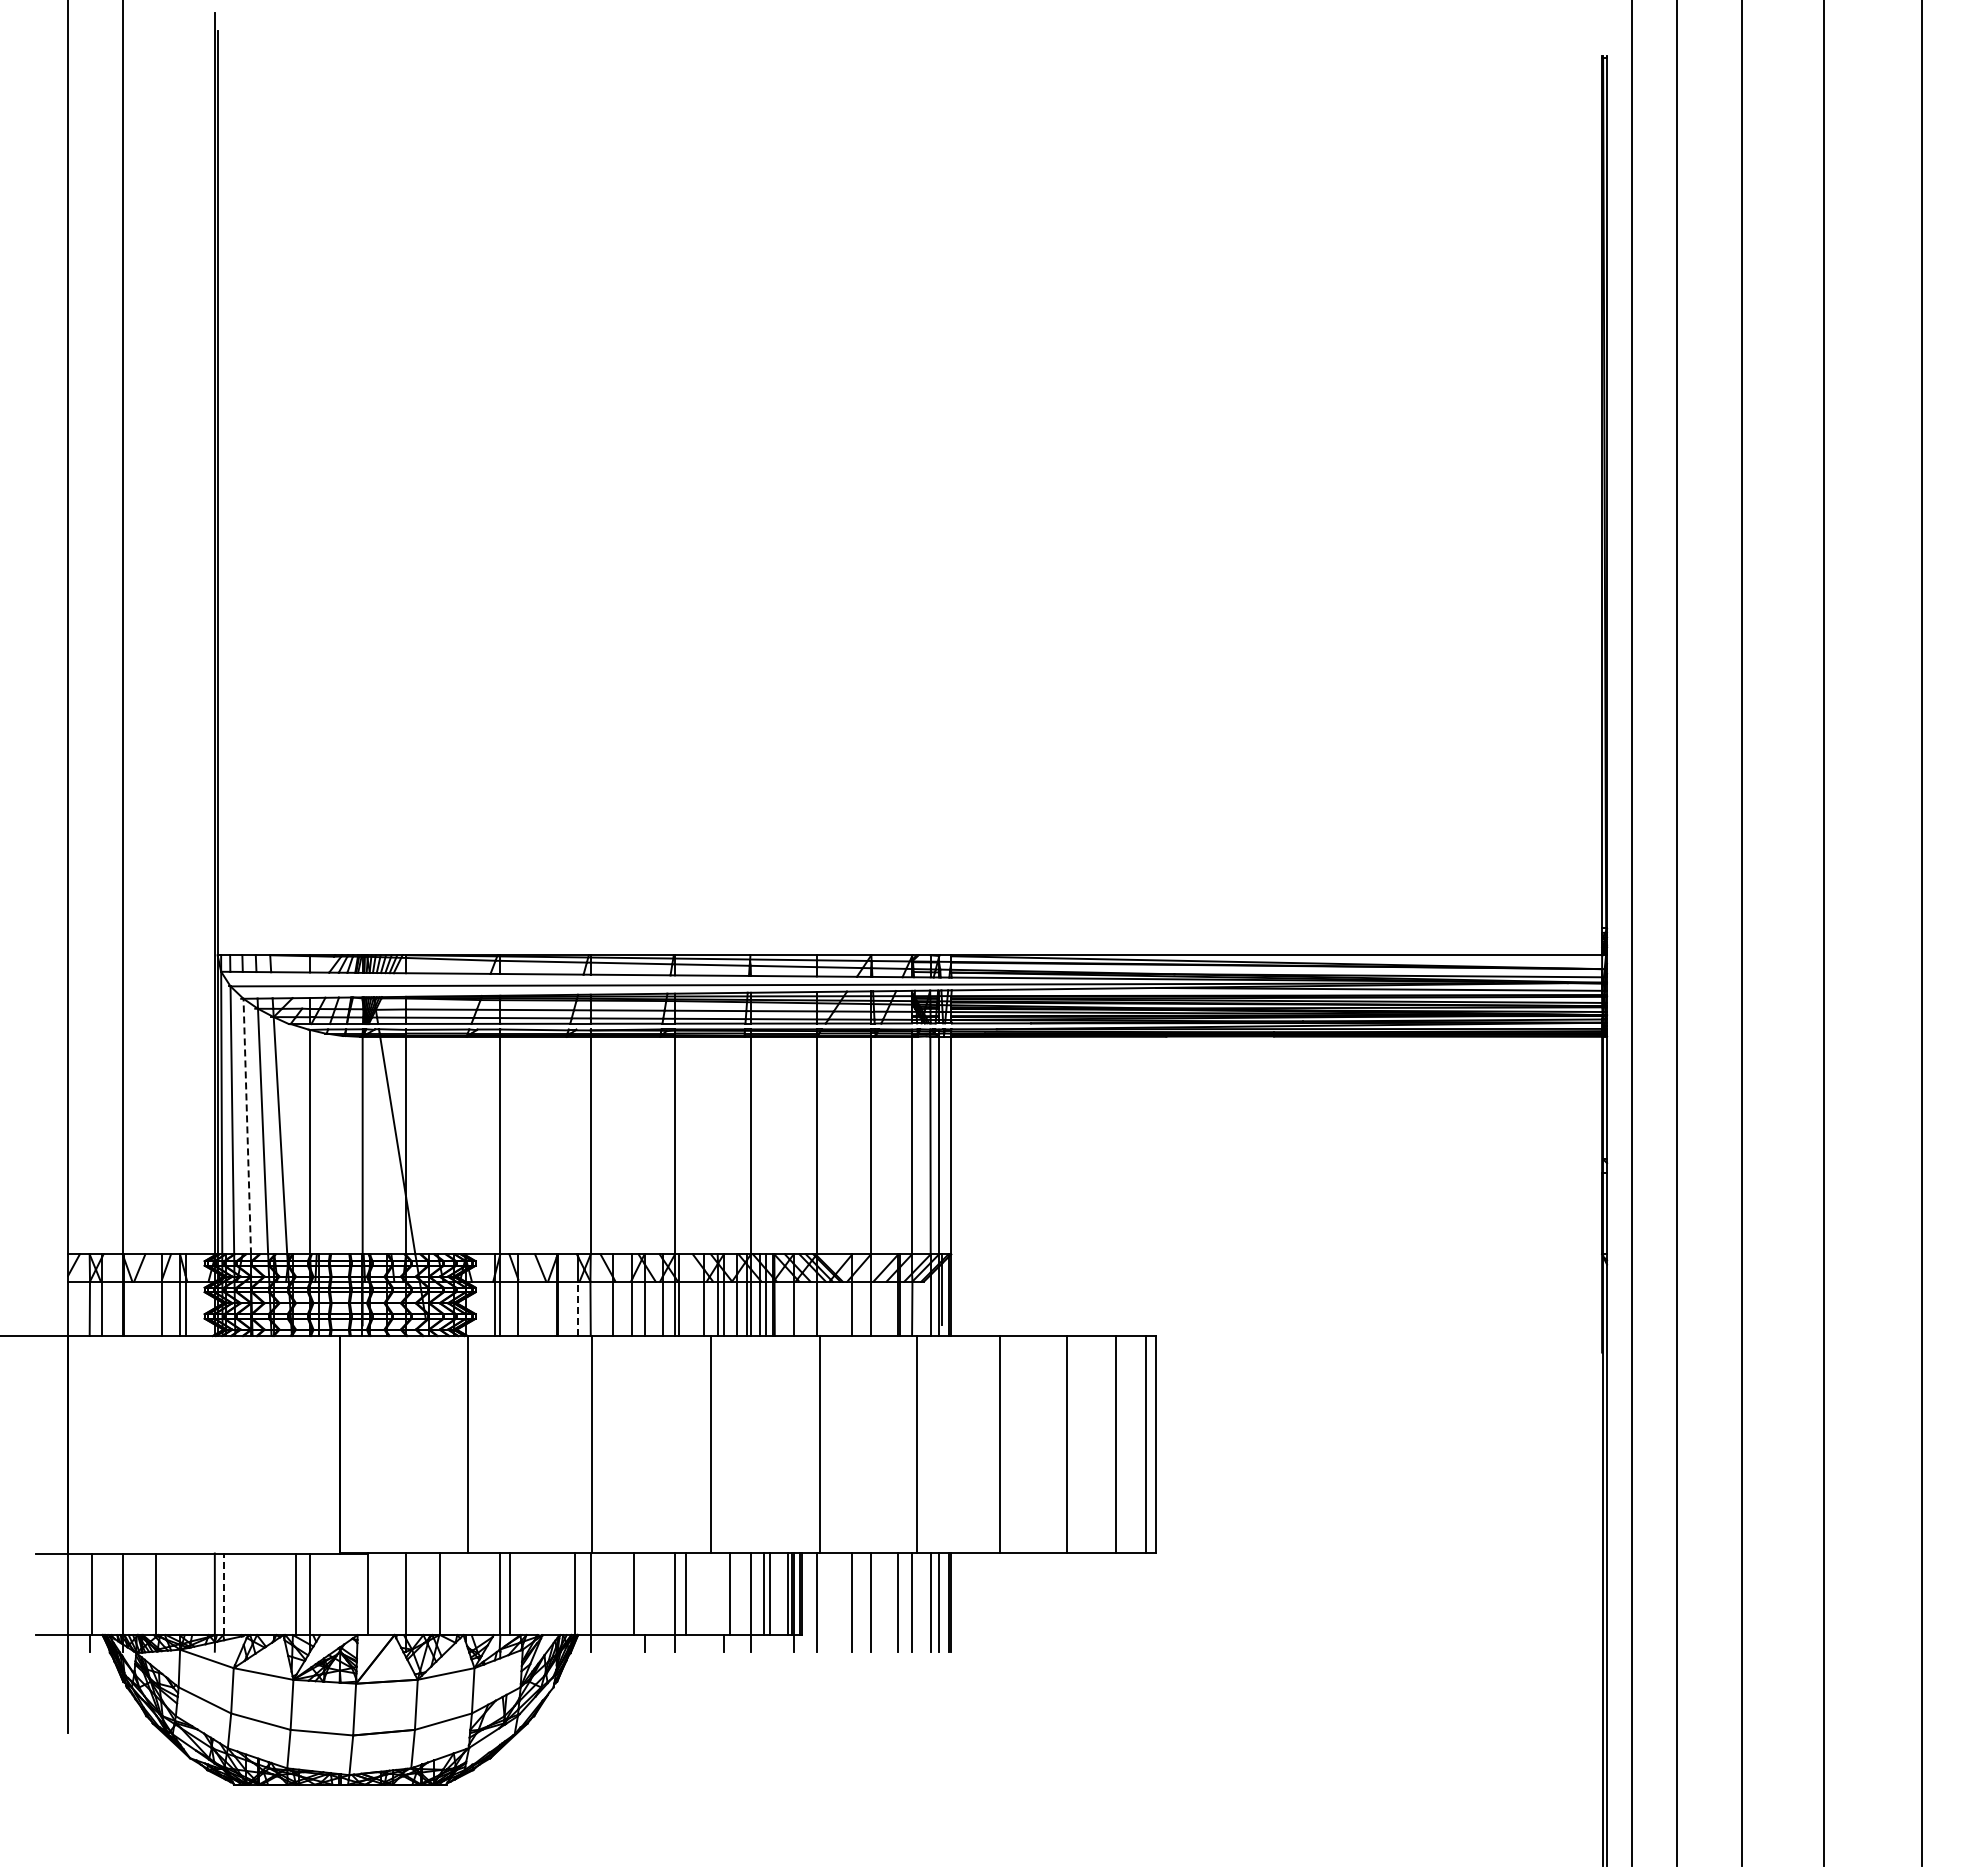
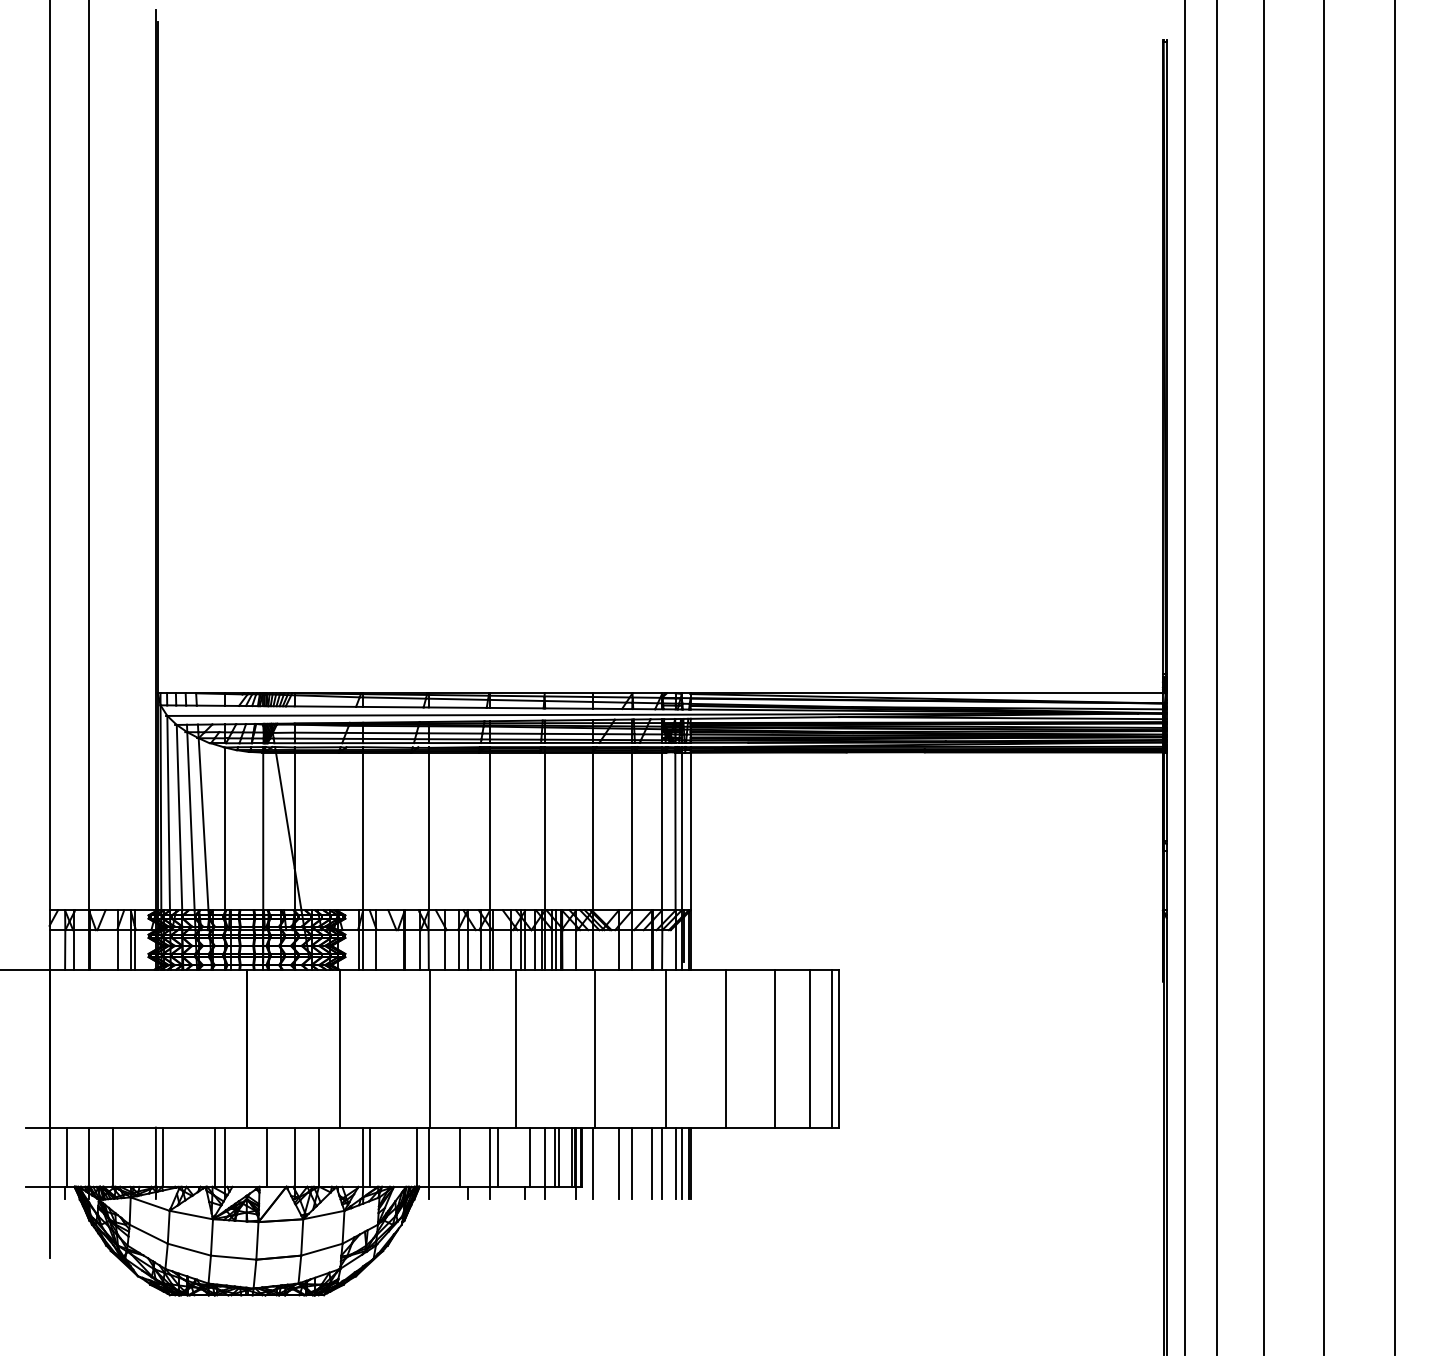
line: (247, 1126) -> (179, 817), dashed -> solid
line: (578, 1308) -> (419, 949), dashed -> solid
line: (224, 1594) -> (162, 1157), dashed -> solid

